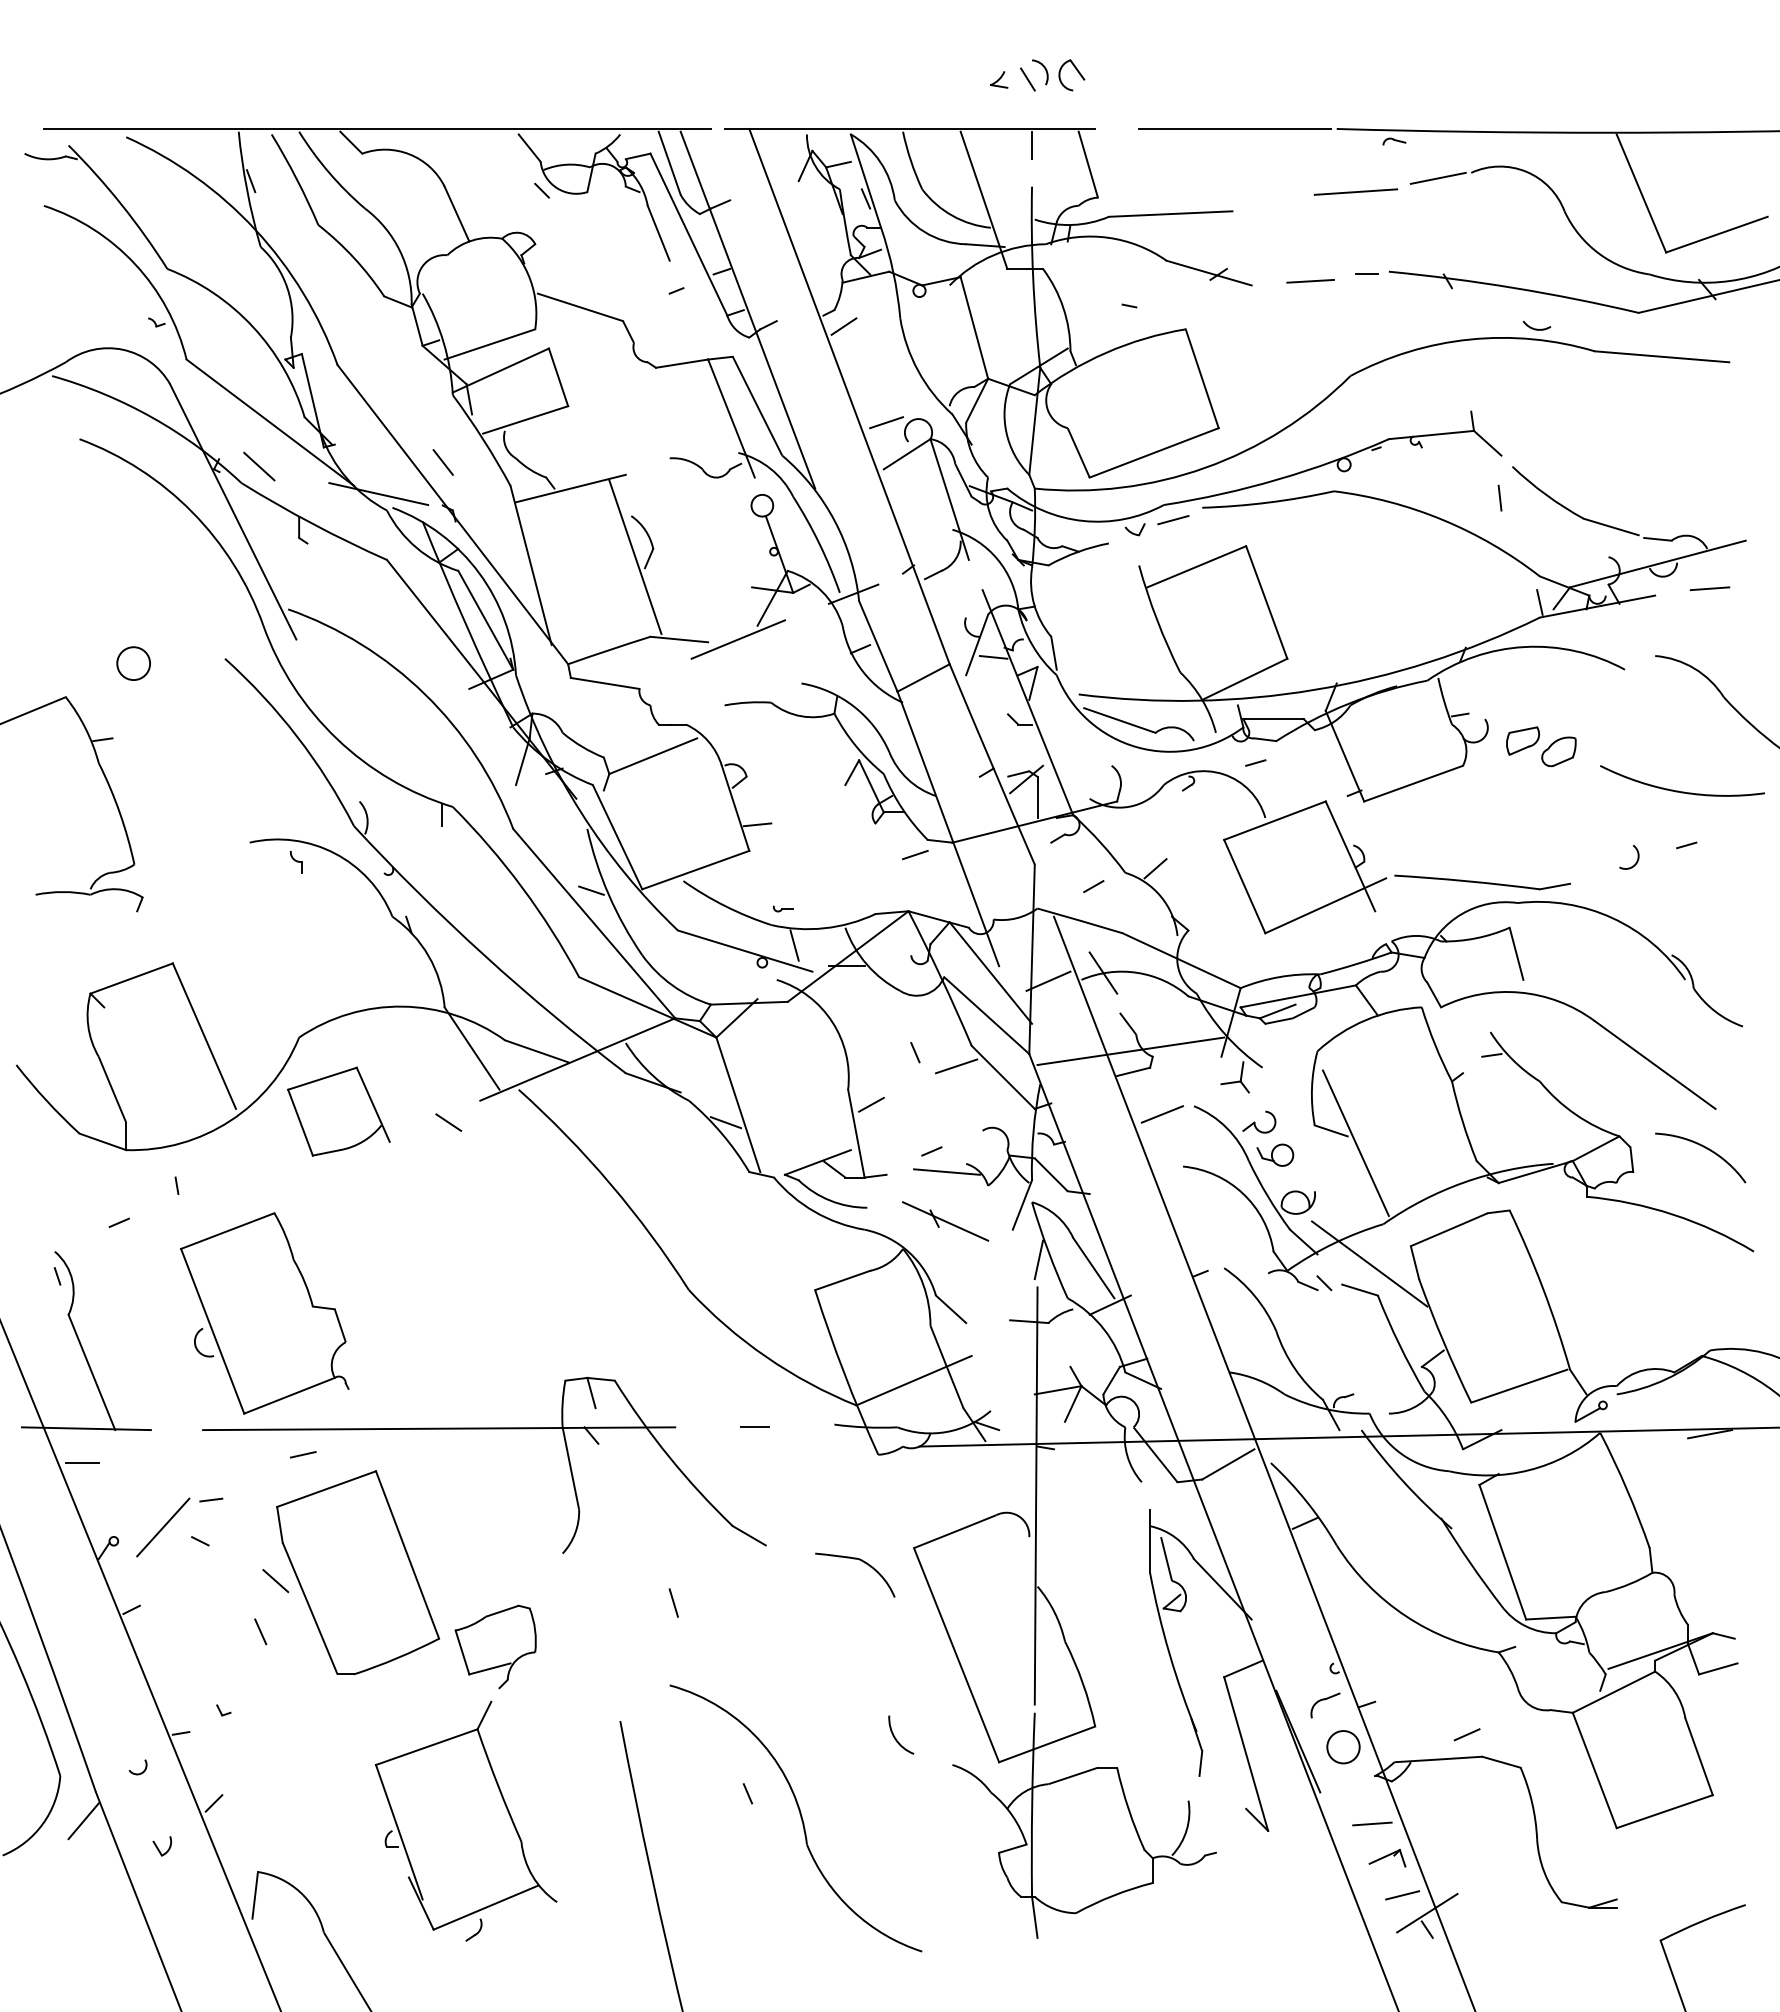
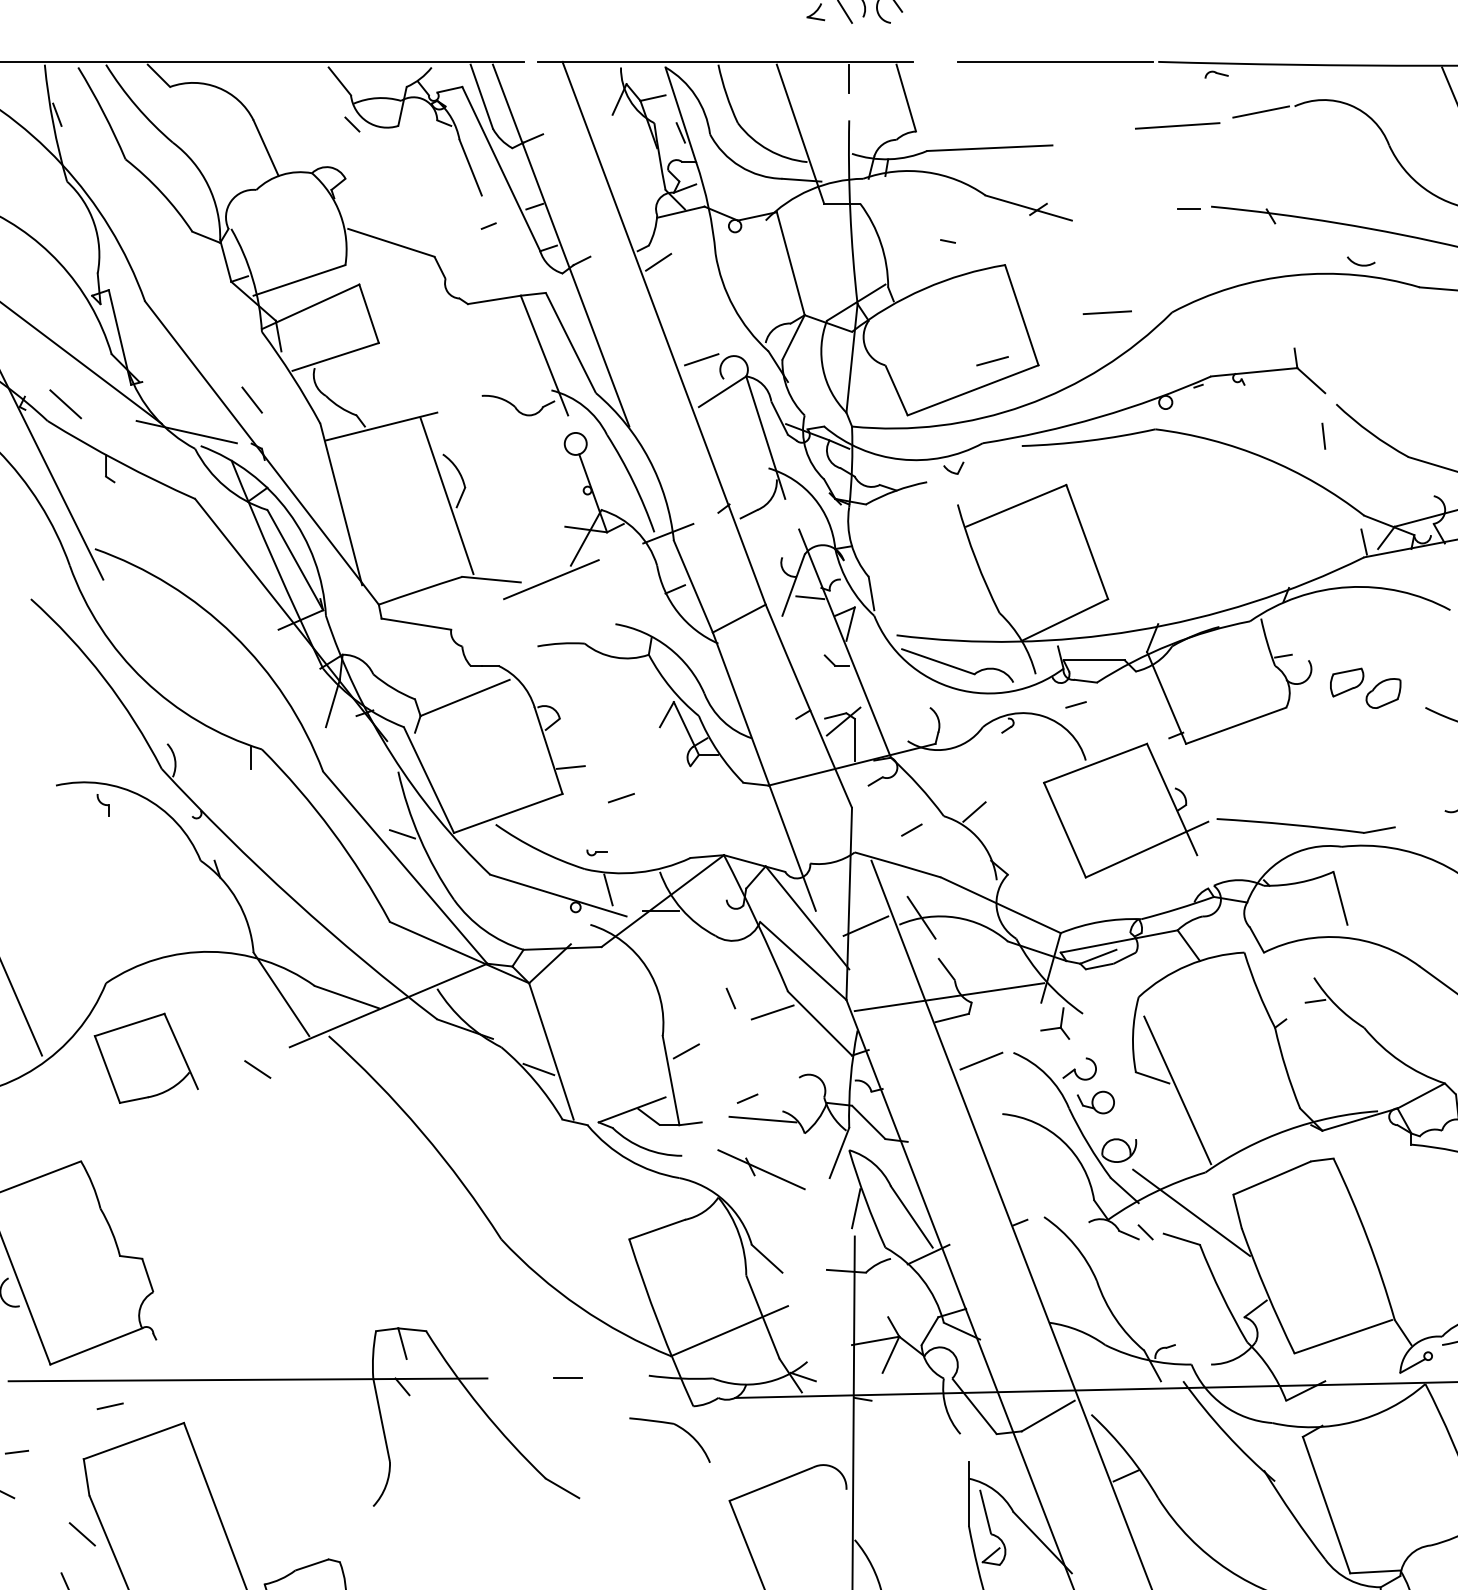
line: (1310, 281) -> (1107, 312), moved
line: (1173, 520) -> (992, 361), moved
line: (915, 855) -> (621, 798), moved
part: (864, 1563) -> (679, 1428), moved
line: (673, 1602) -> (485, 1556), removed

